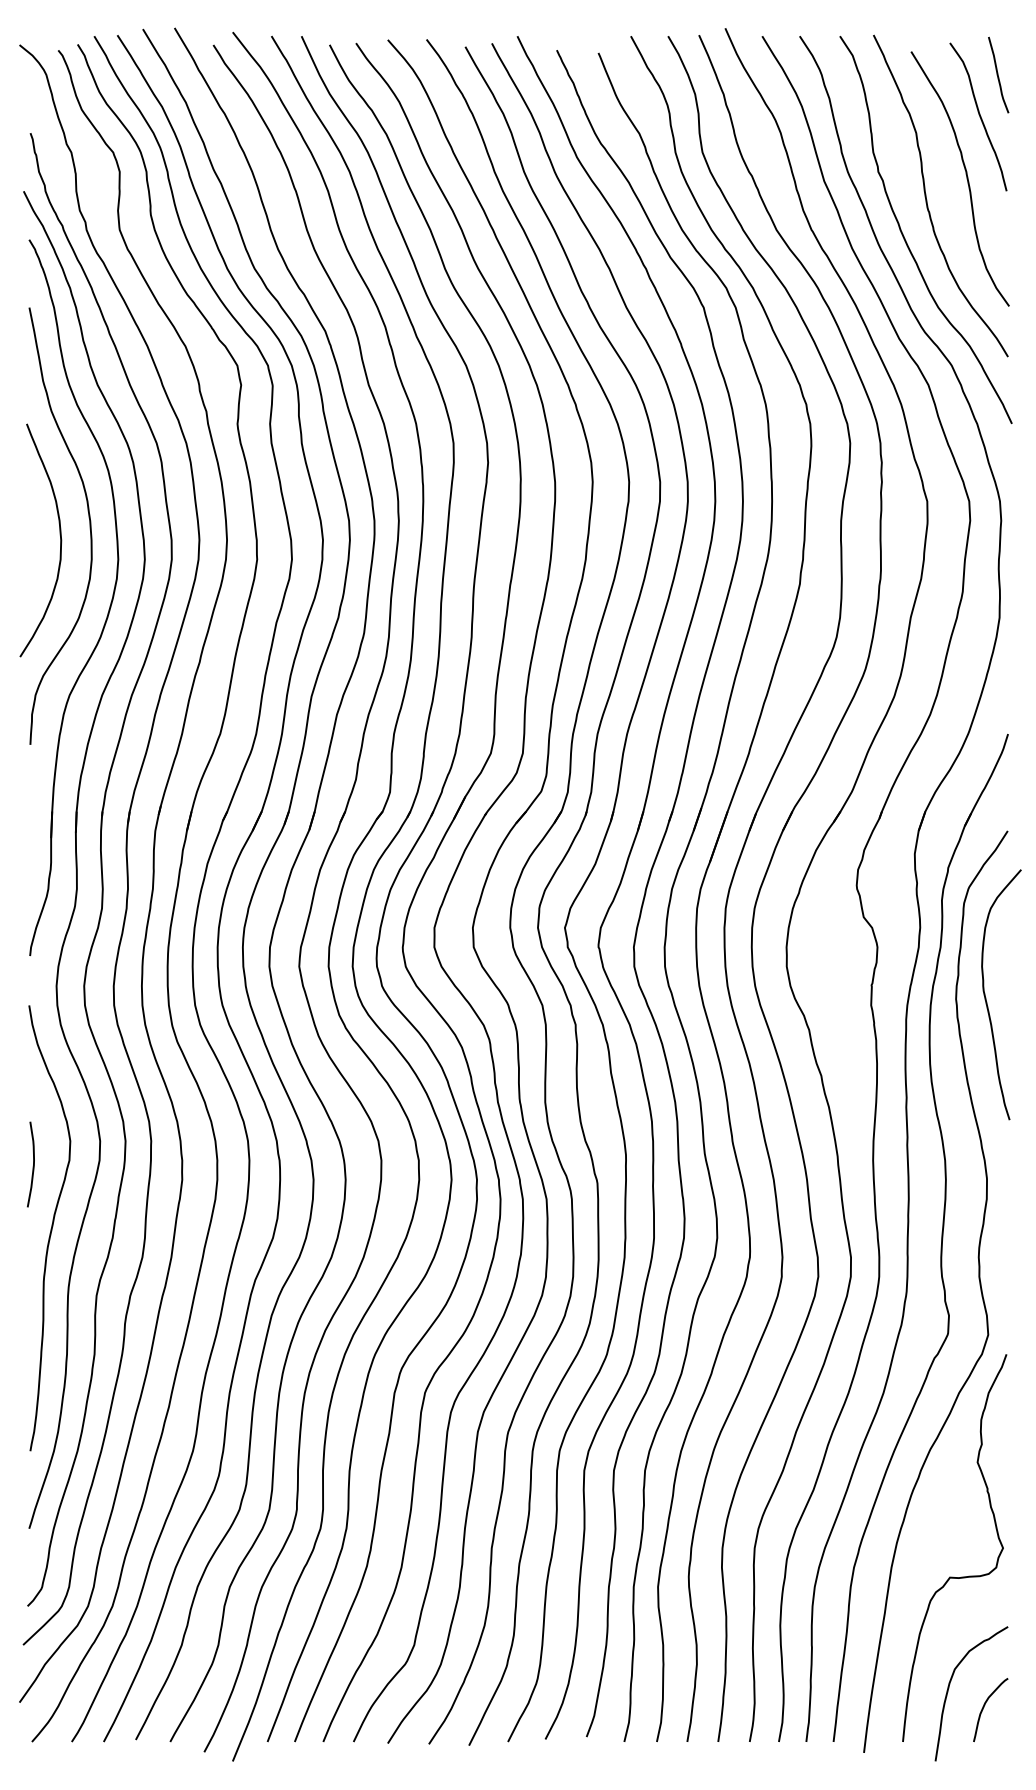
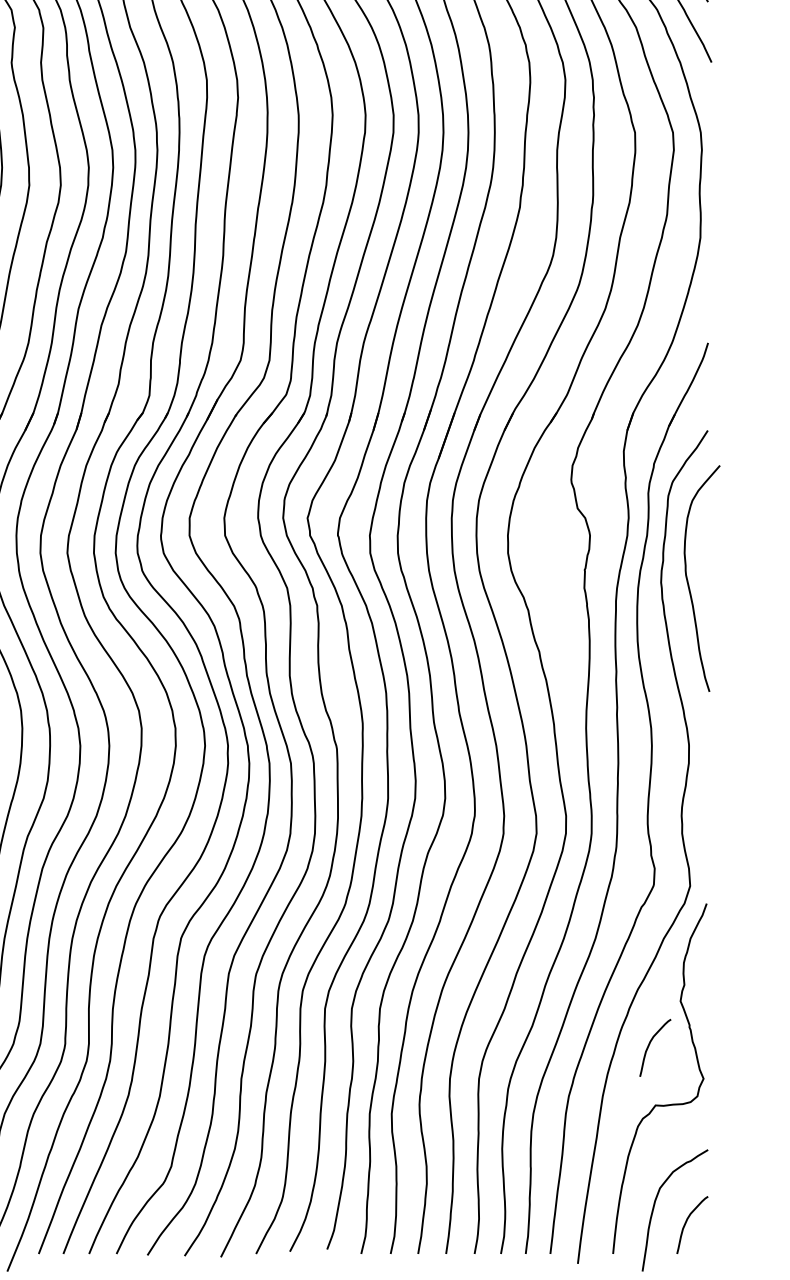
curve: (943, 1511) -> (649, 1045), added

